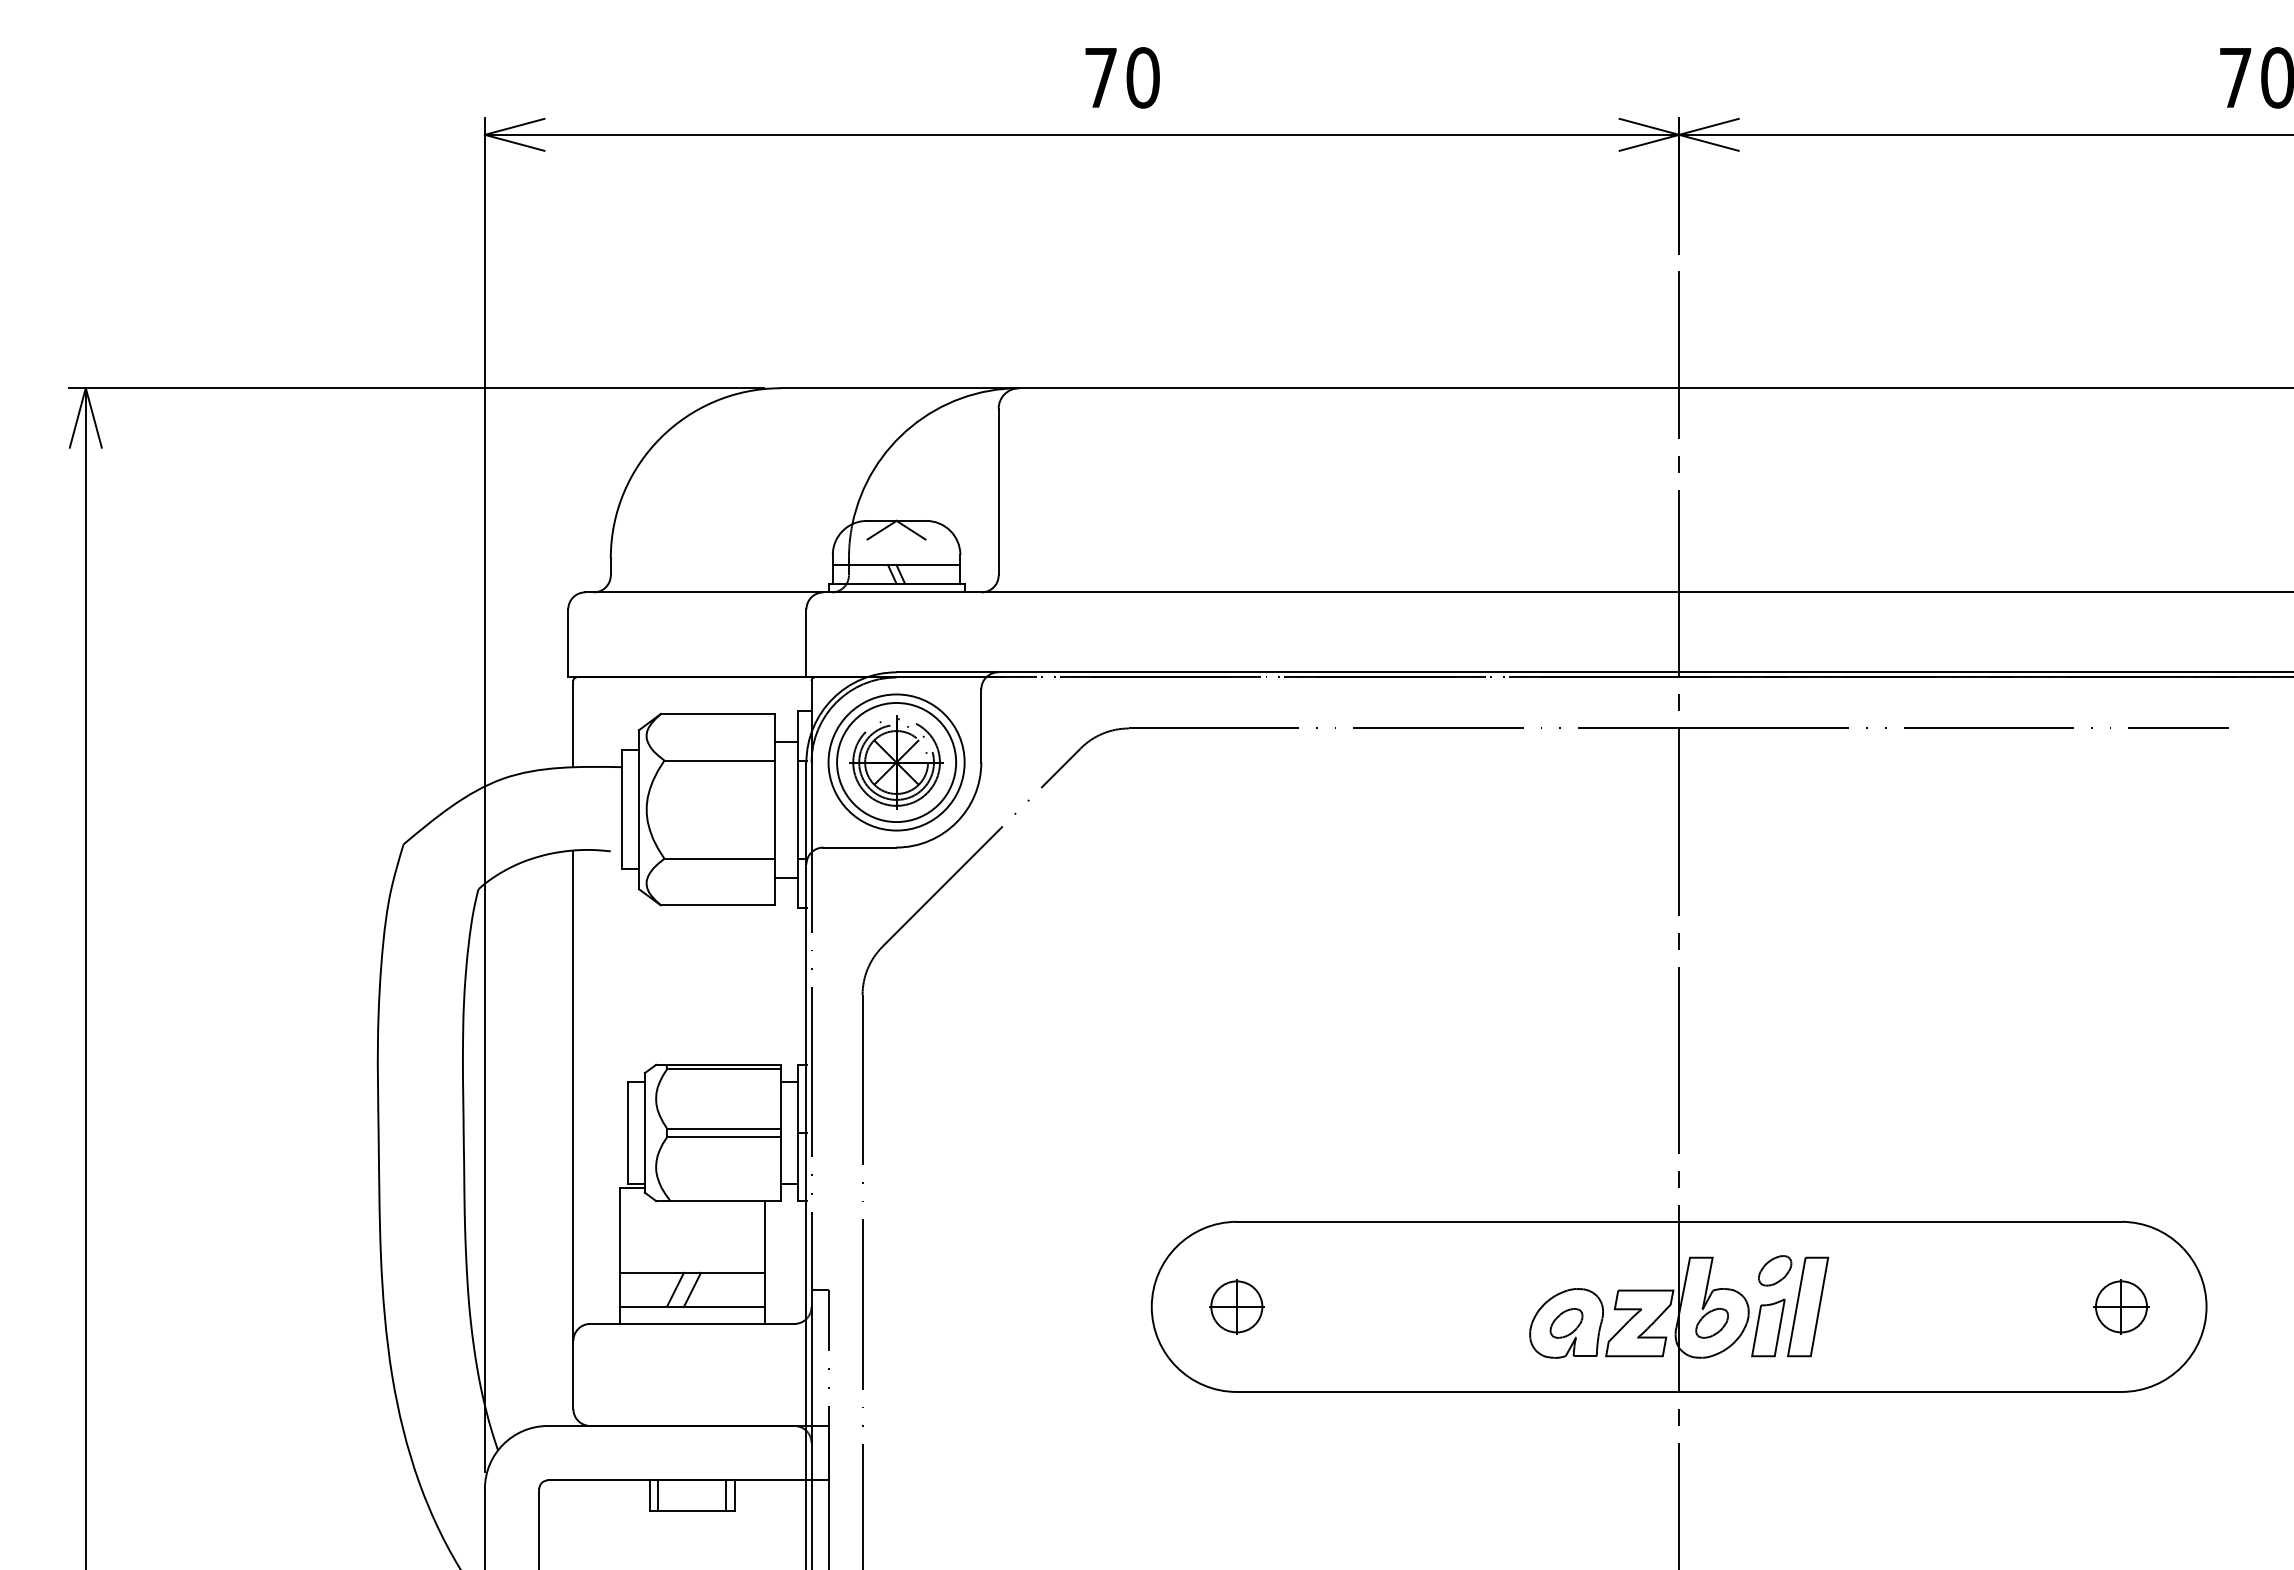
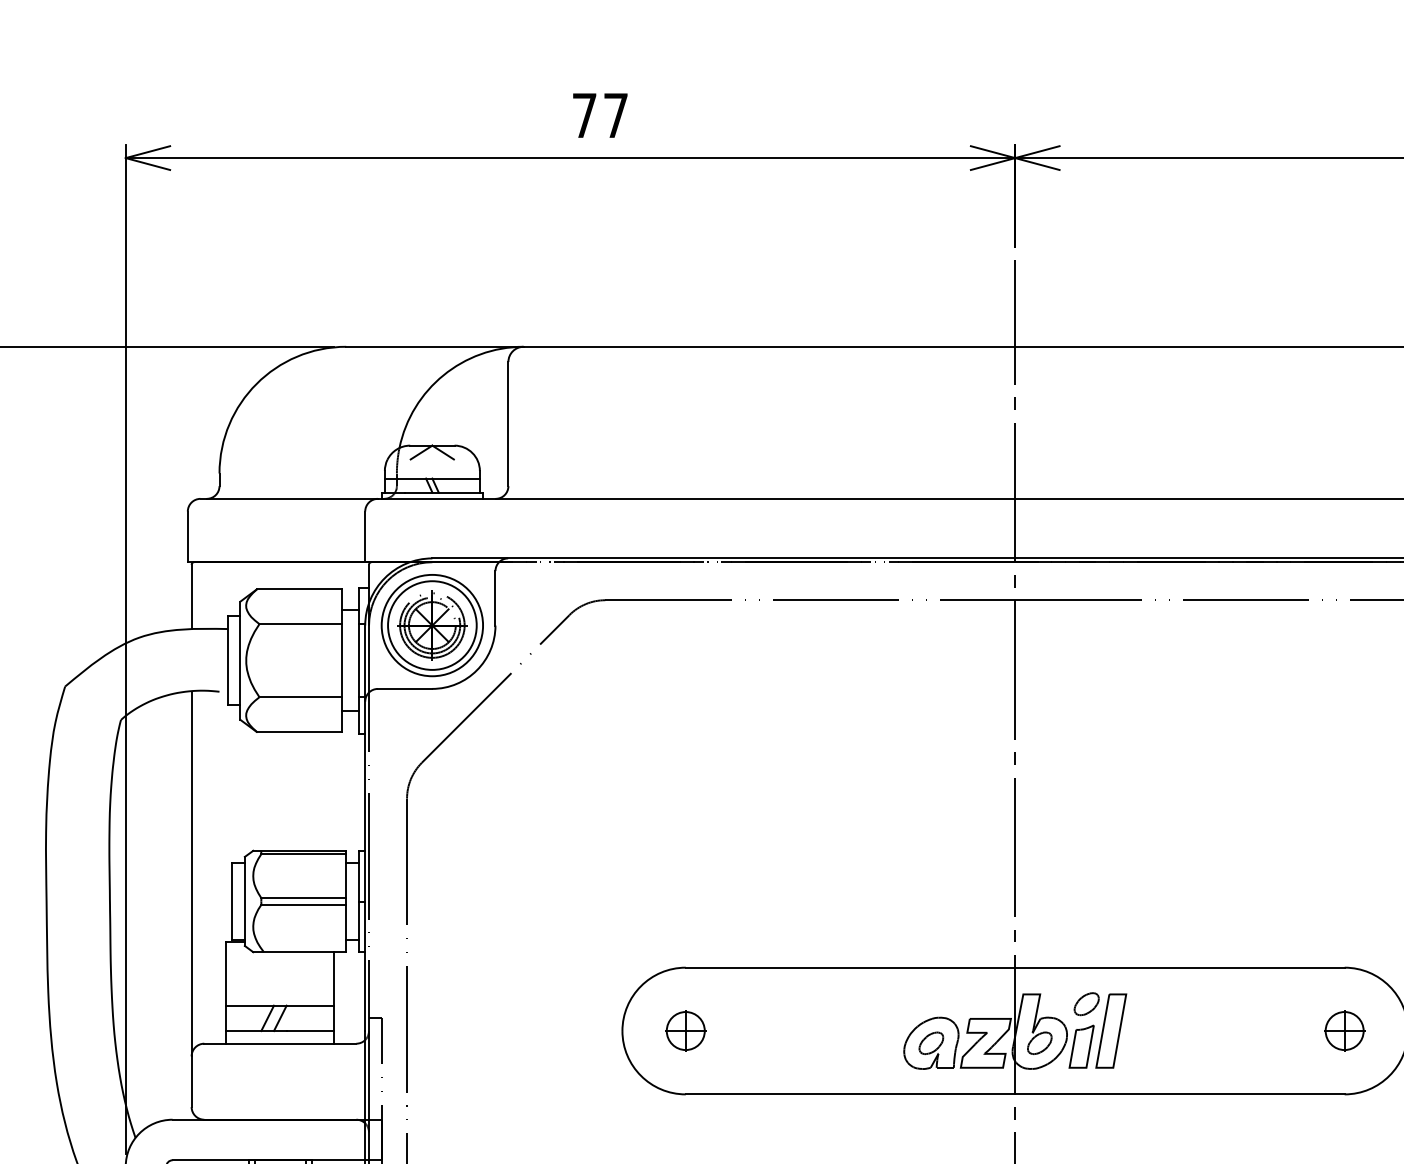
text: (1142, 77) -> (615, 115), 70 -> 77

